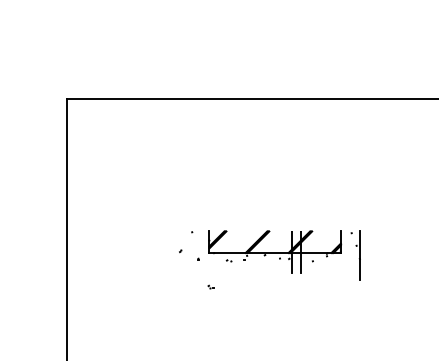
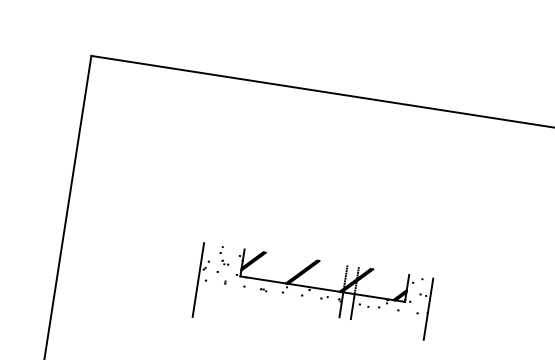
line: (177, 260) -> (198, 279), added
part: (210, 286) -> (224, 261), moved

